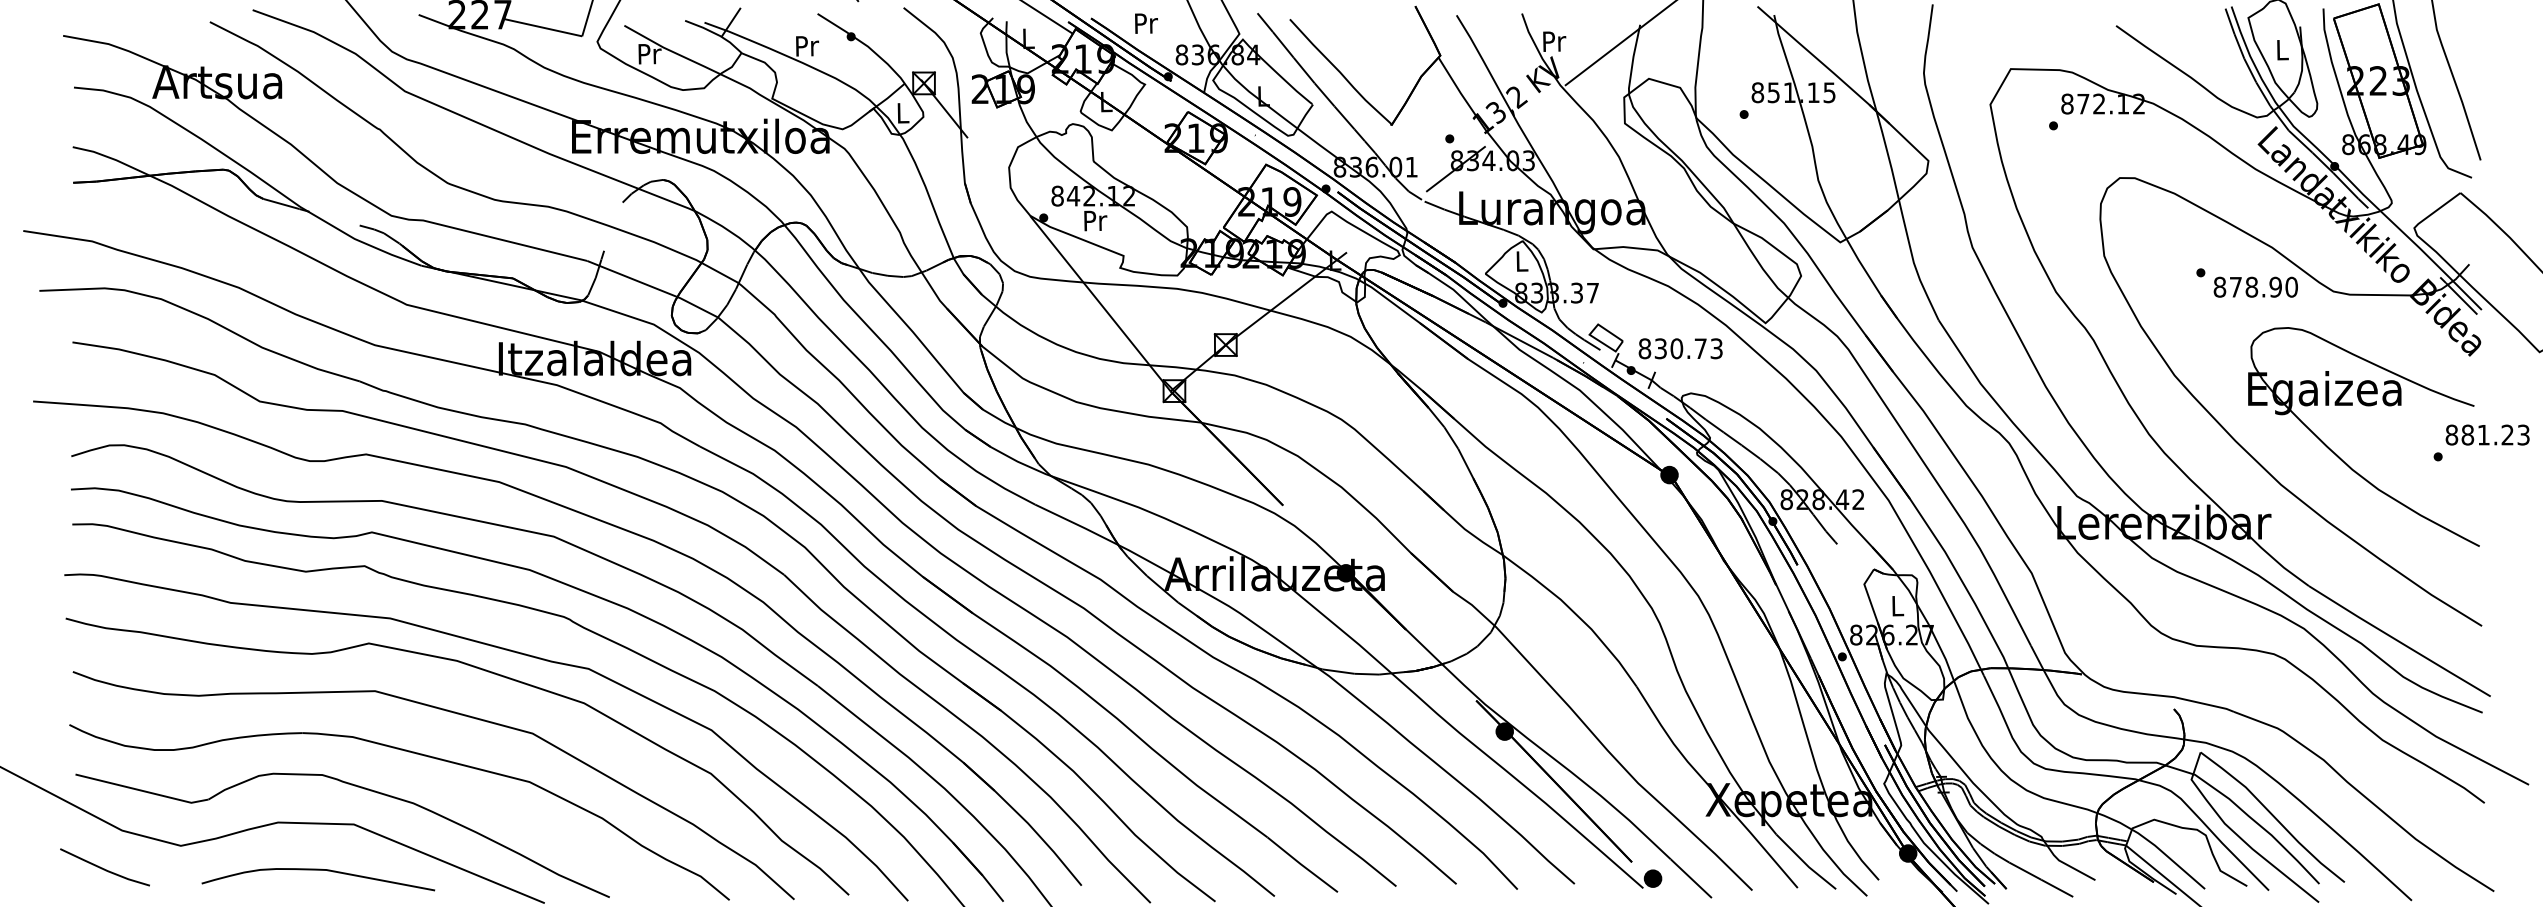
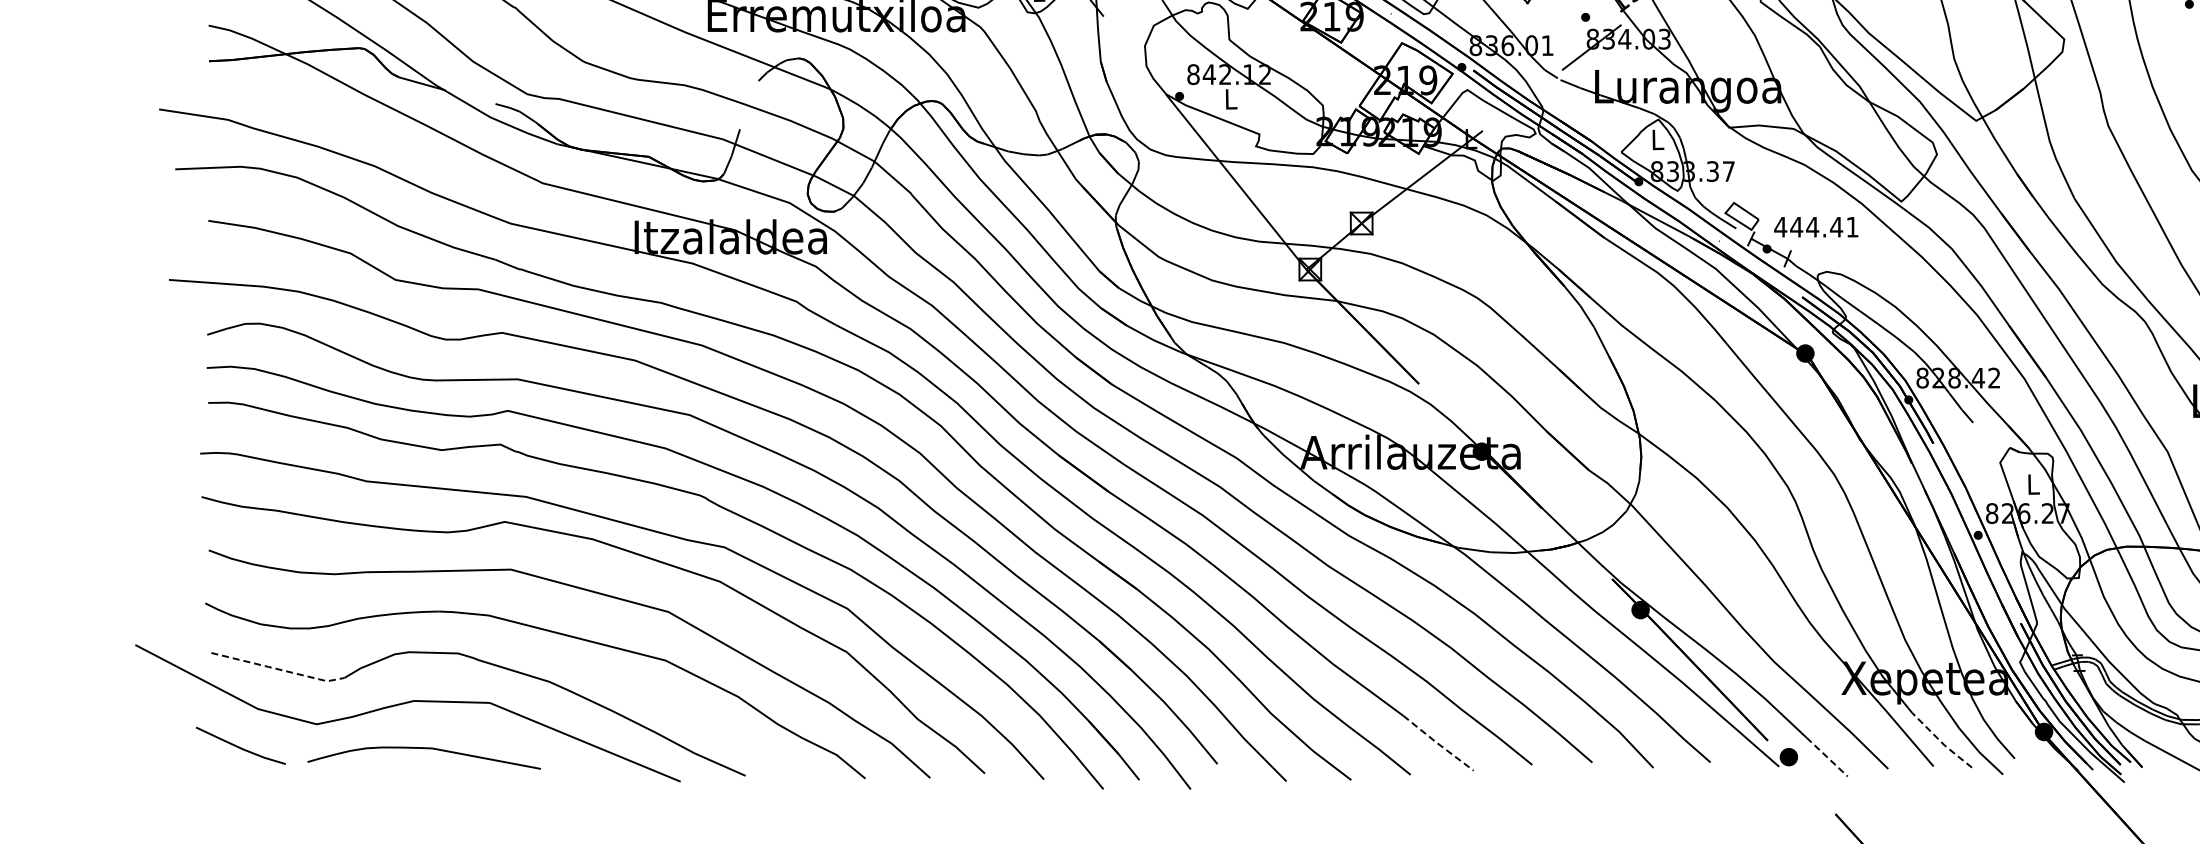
text: (1095, 220) -> (1231, 98), Pr -> L
text: (1680, 348) -> (1816, 226), 830.73 -> 444.41
line: (142, 790) -> (278, 668), solid -> dashed
line: (1804, 863) -> (1940, 741), solid -> dashed
line: (1302, 865) -> (1438, 743), solid -> dashed
curve: (318, 870) -> (424, 748), moved
line: (1691, 878) -> (1827, 756), solid -> dashed

